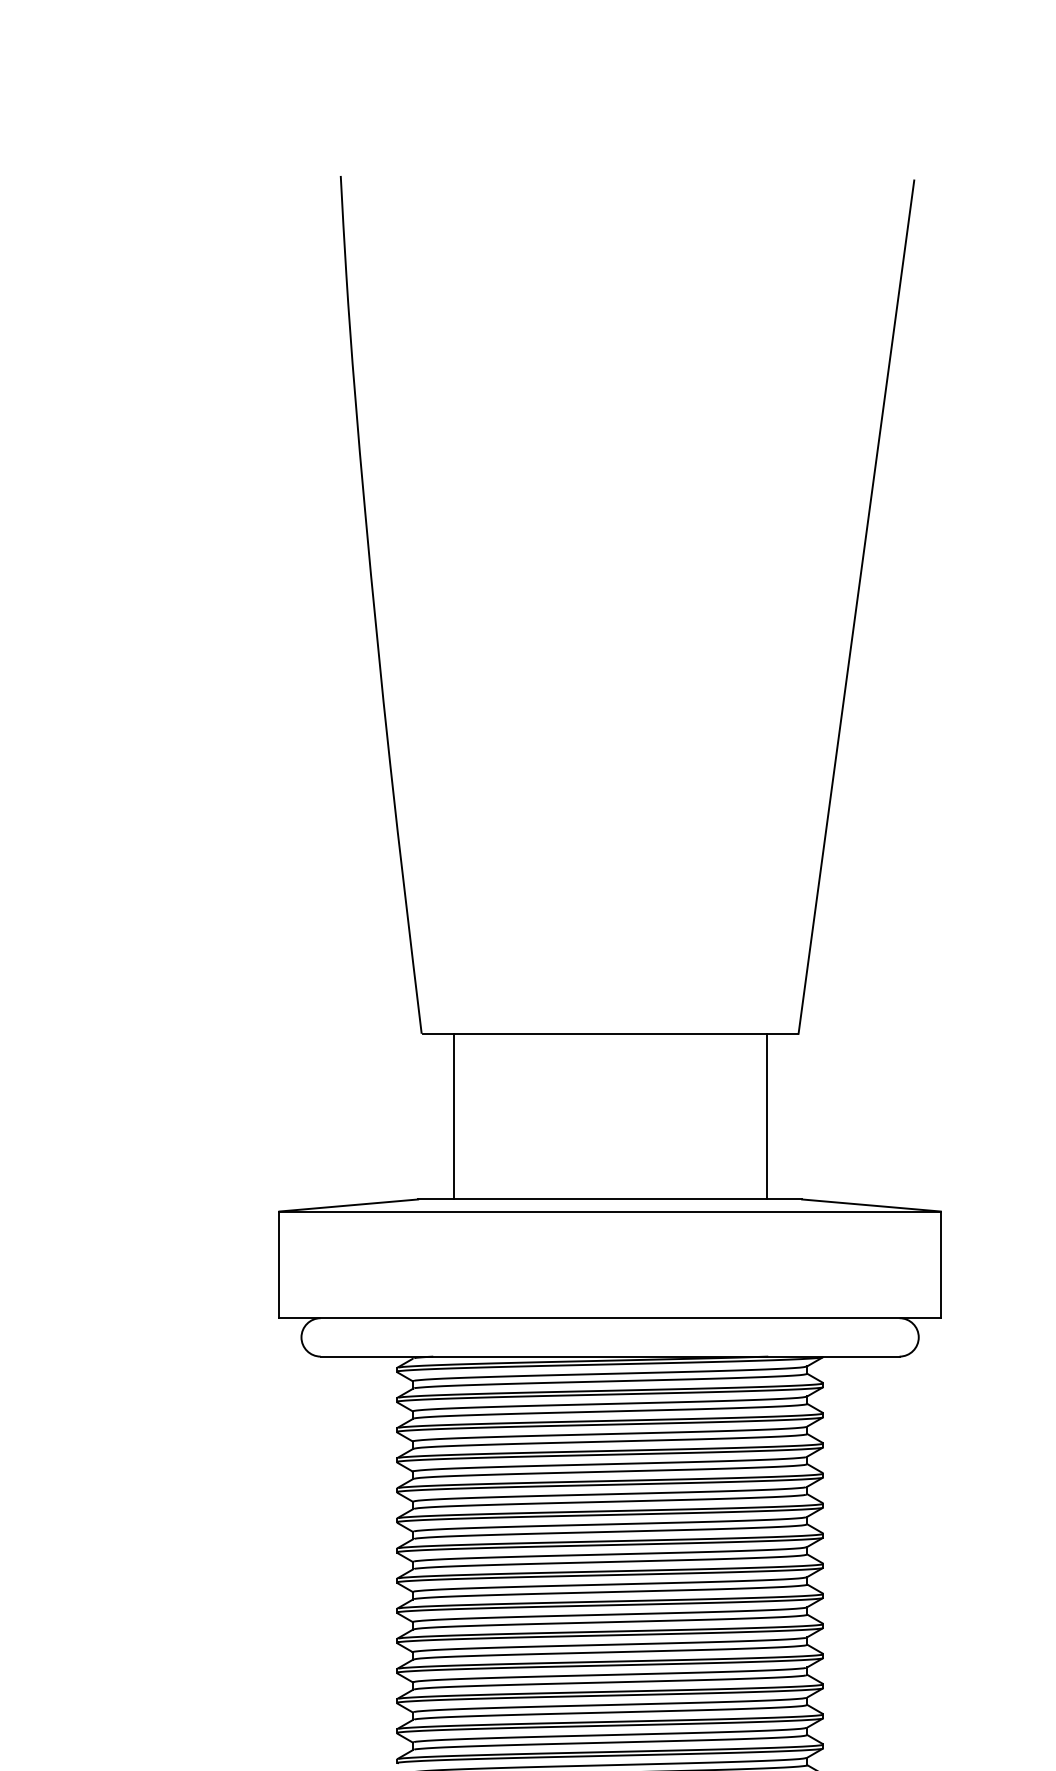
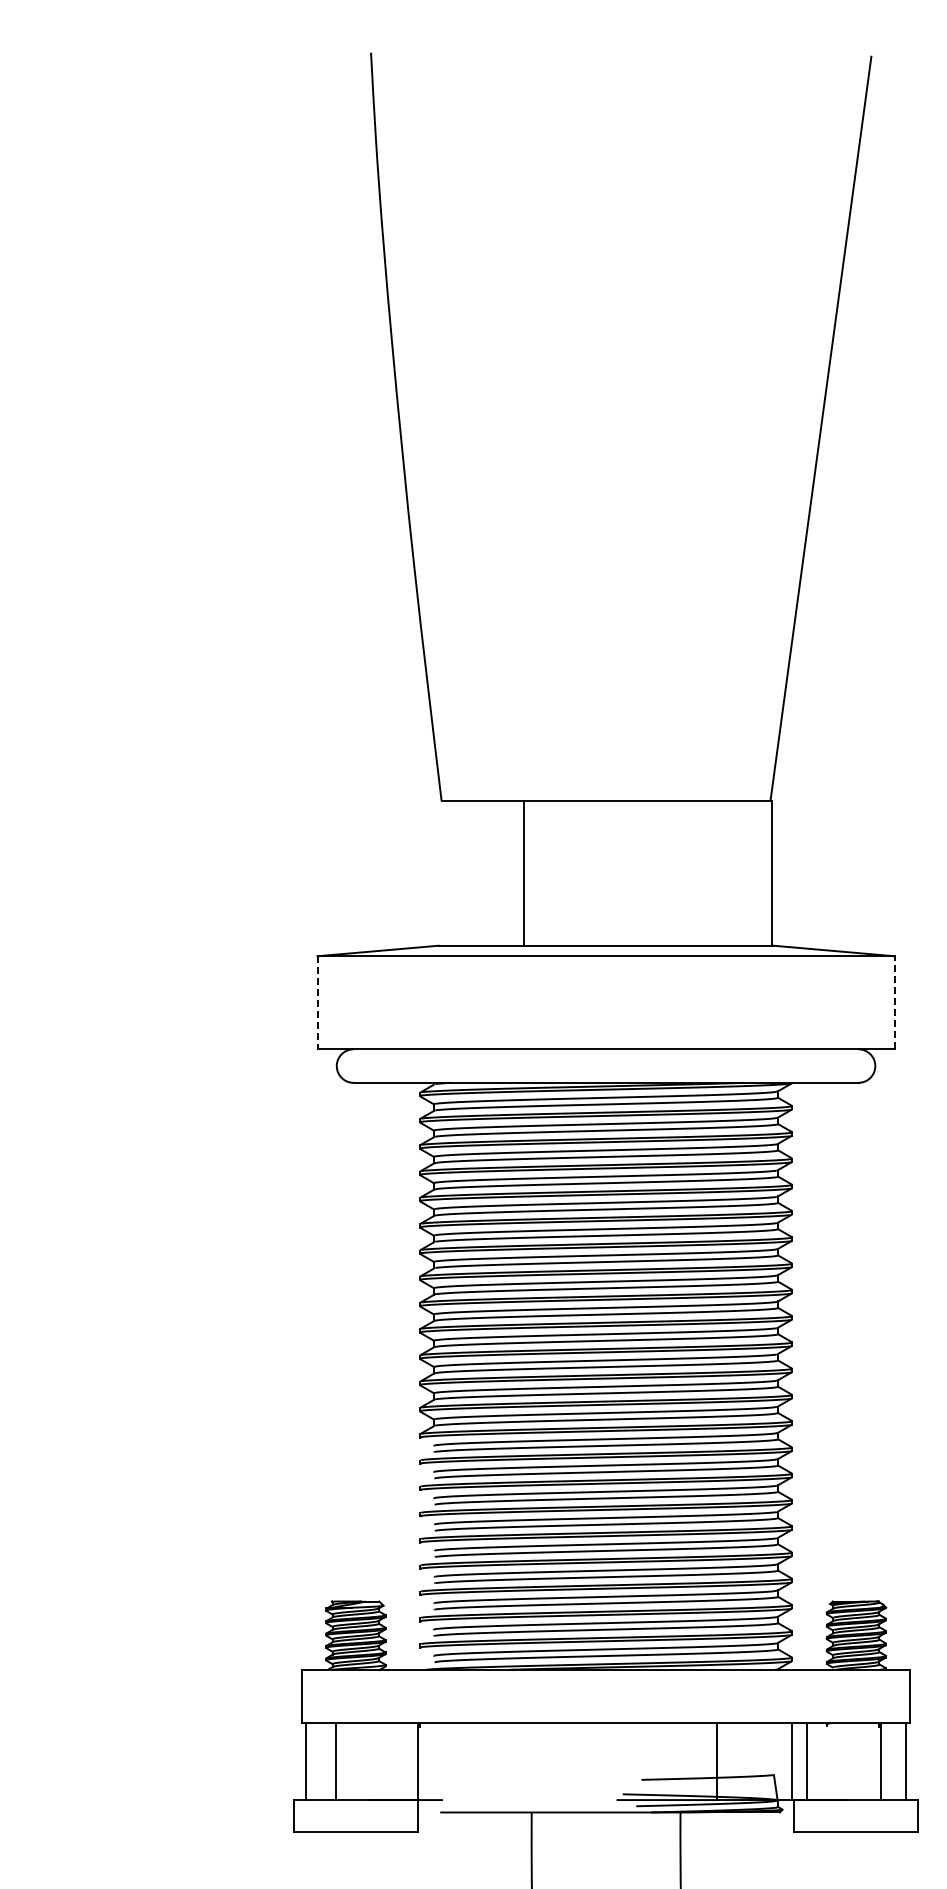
line: (453, 1116) -> (523, 873), moved
line: (766, 1116) -> (771, 873), moved
line: (279, 1264) -> (317, 1002), solid -> dashed
line: (940, 1264) -> (894, 1002), solid -> dashed

